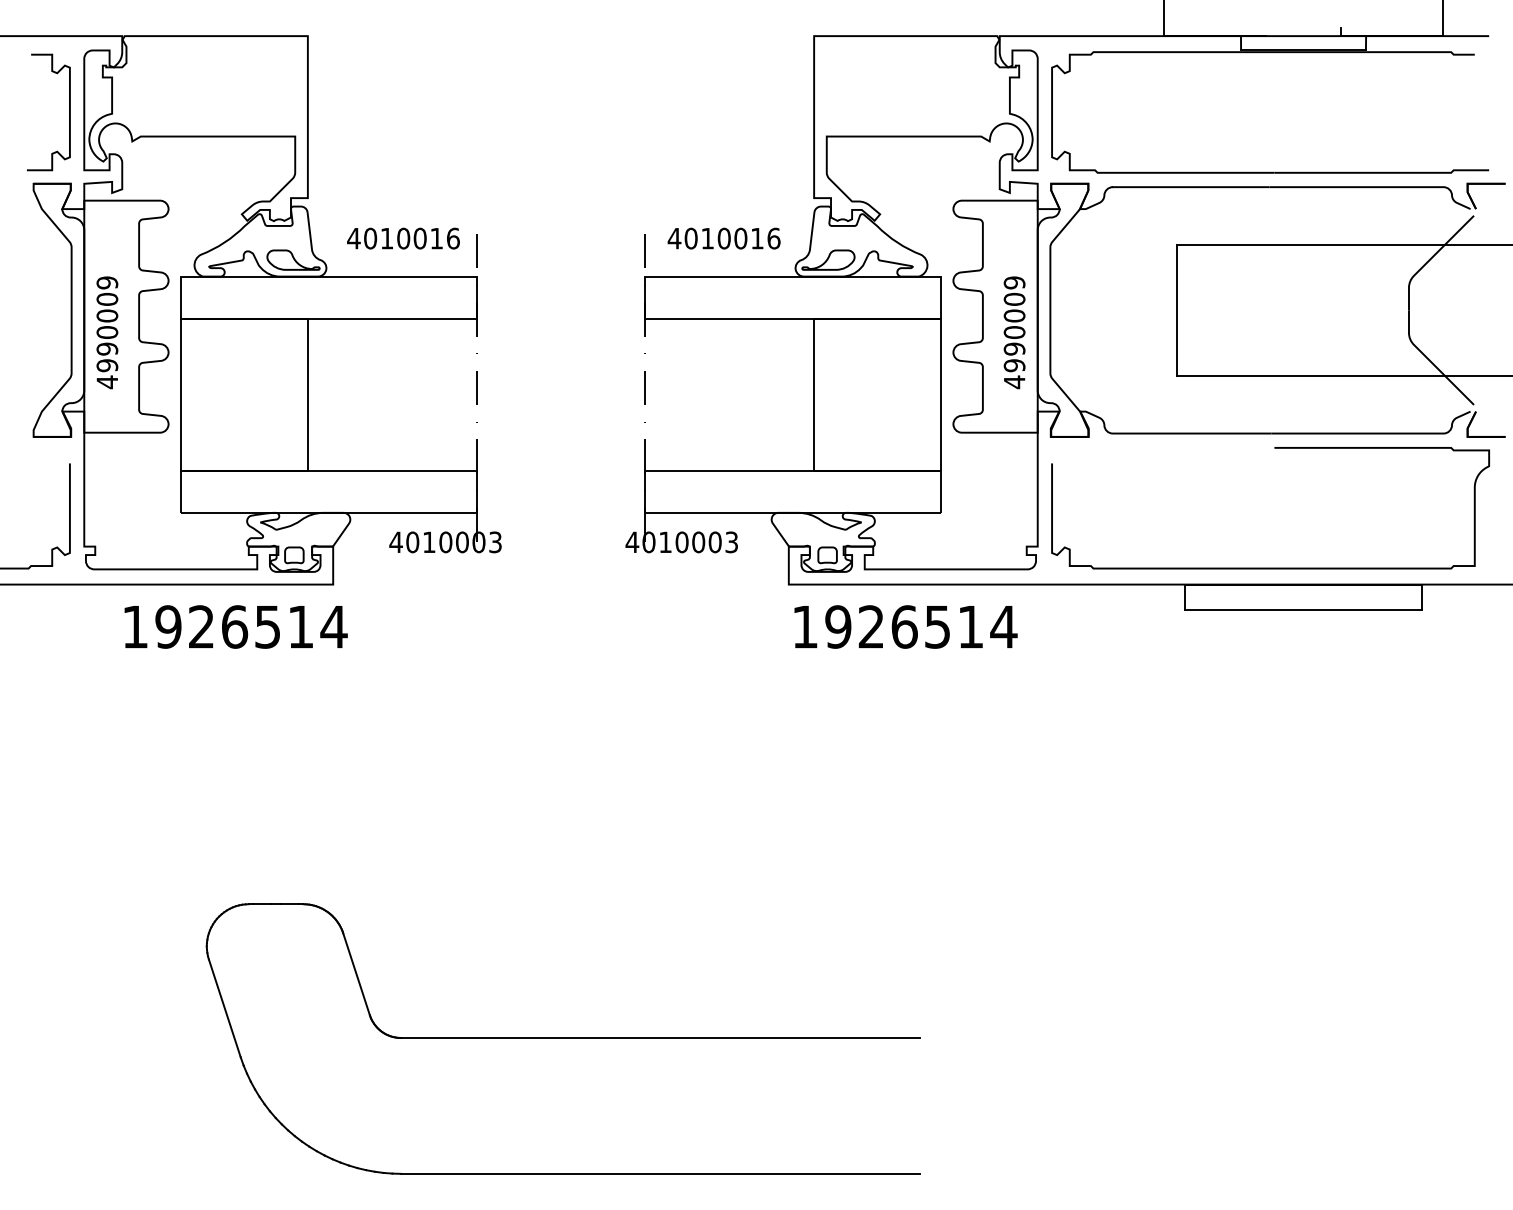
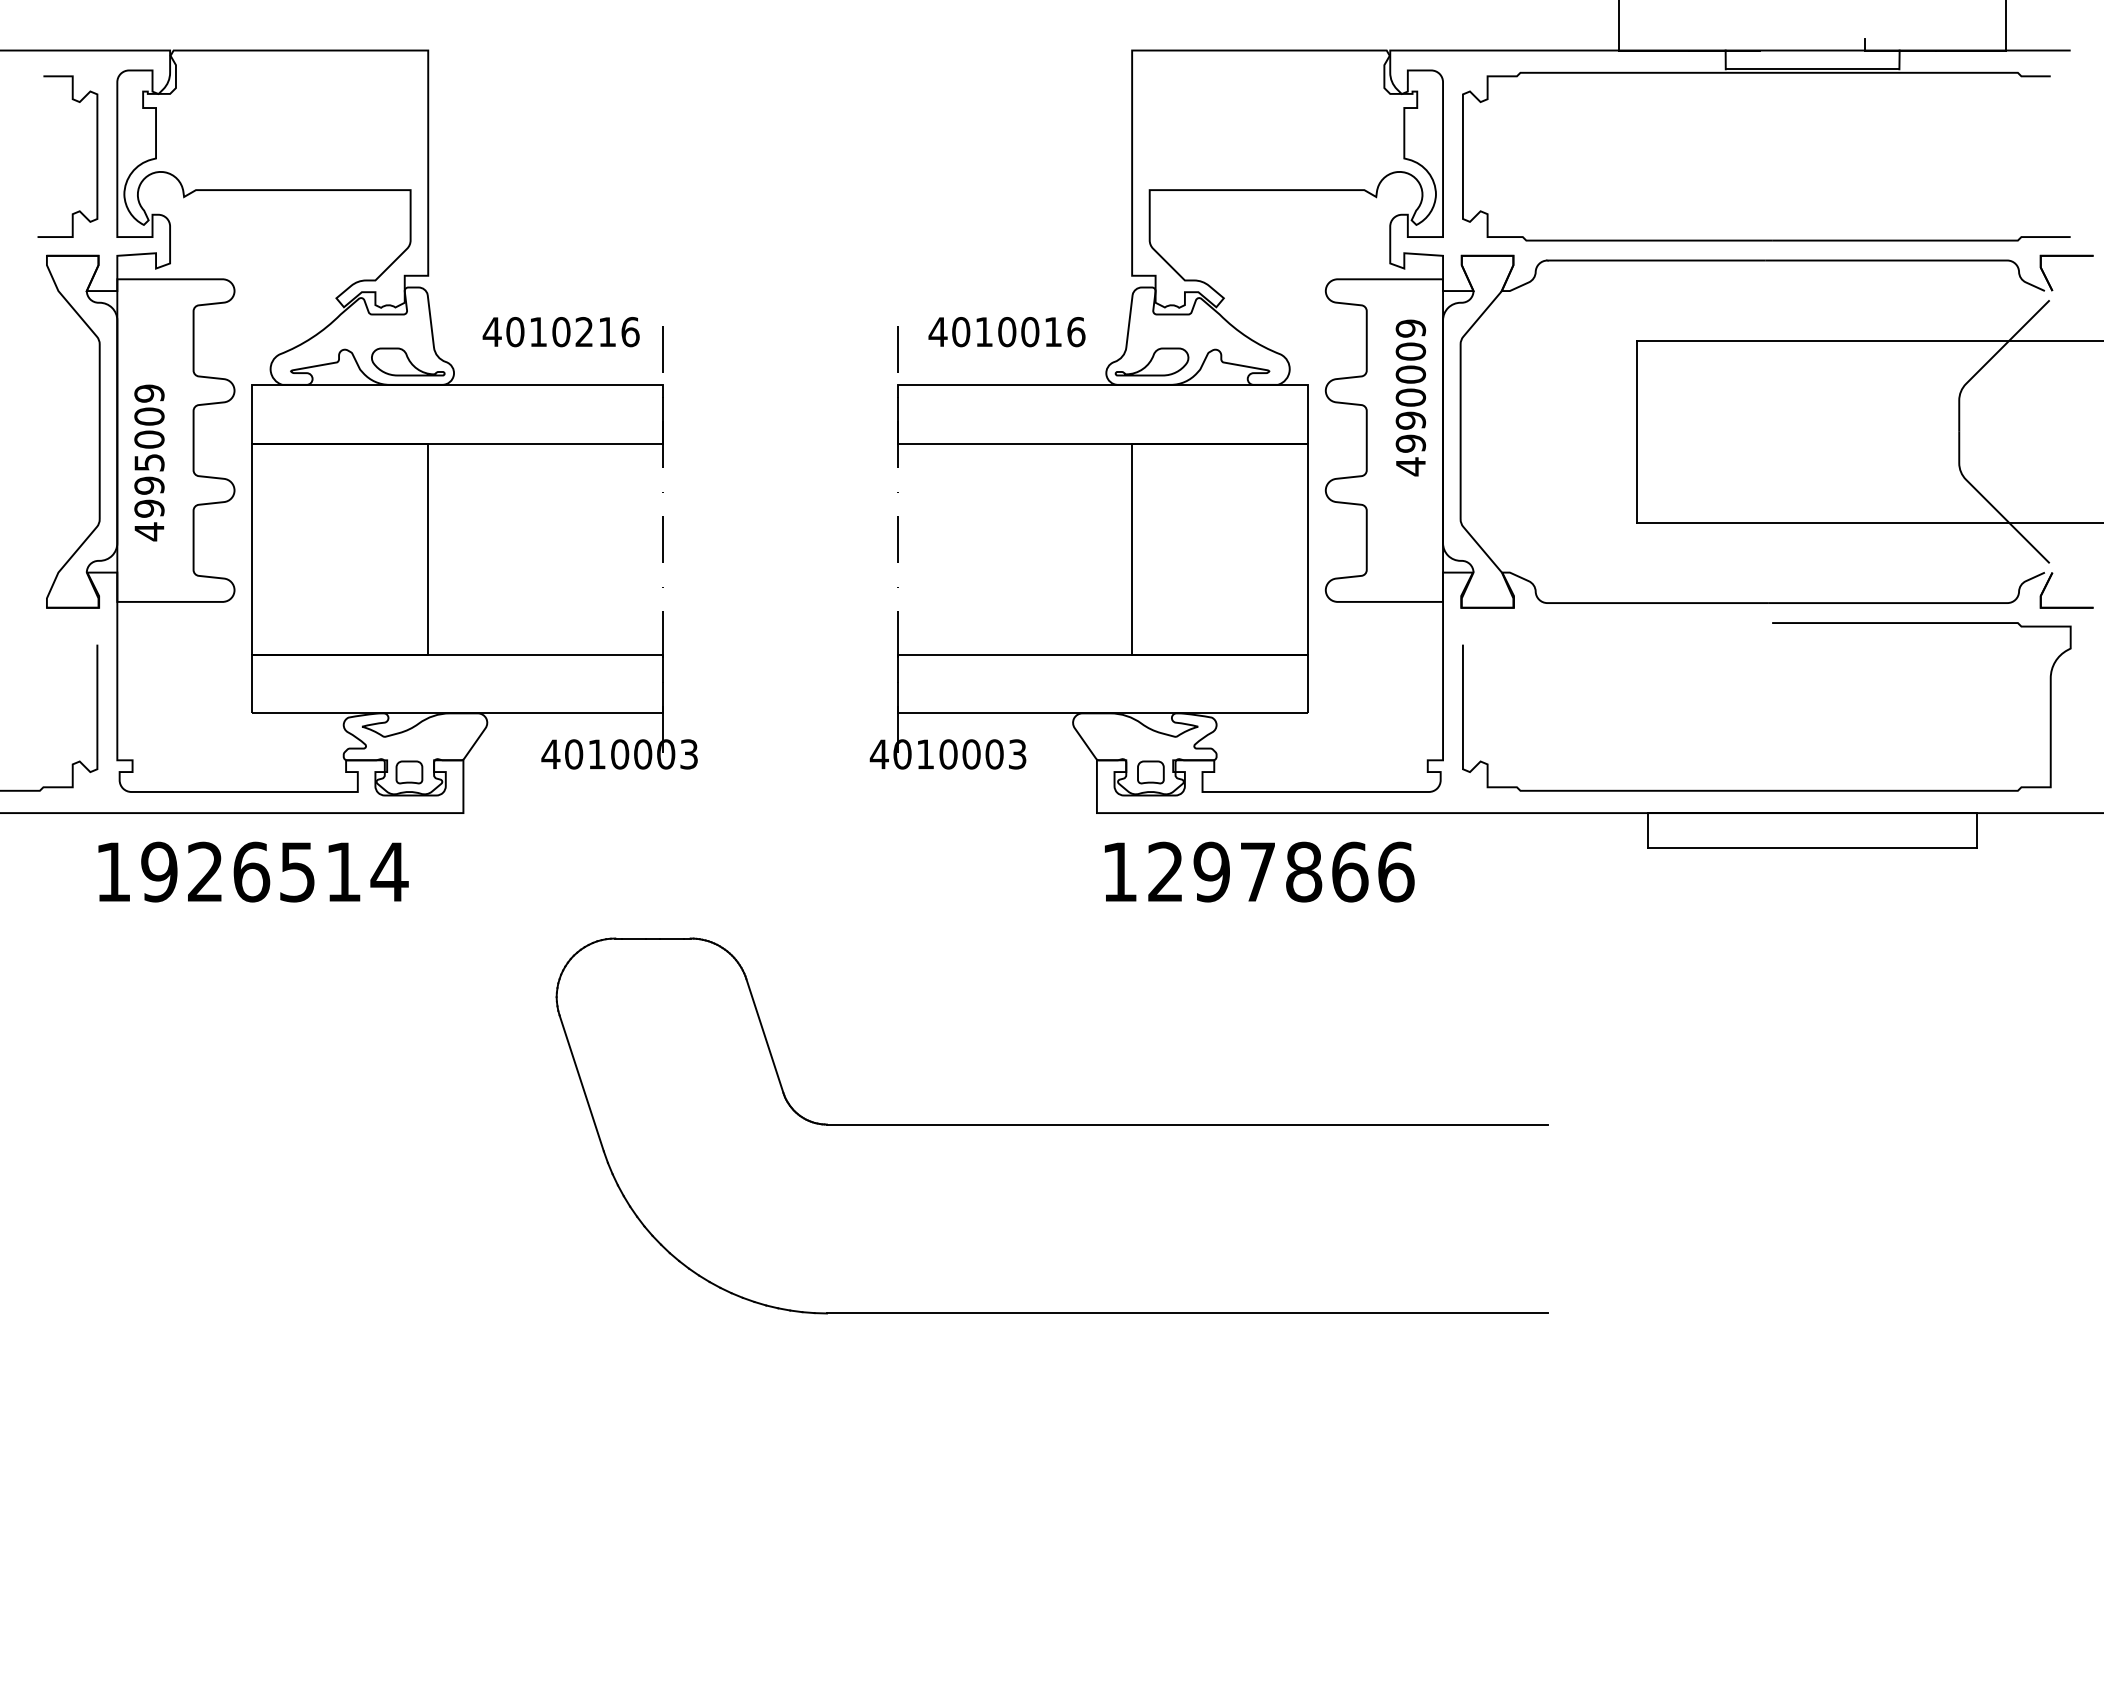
text: (420, 238) -> (584, 332), 4010016 -> 4010216
text: (107, 332) -> (149, 462), 4990009 -> 4995009
text: (1014, 332) -> (1410, 397), moved
text: (236, 626) -> (253, 871), moved
text: (921, 626) -> (1281, 871), 1926514 -> 1297866
part: (562, 1038) -> (1051, 1125), moved

